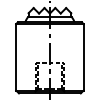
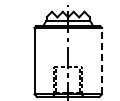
line: (84, 56) -> (102, 60), solid -> dashed

